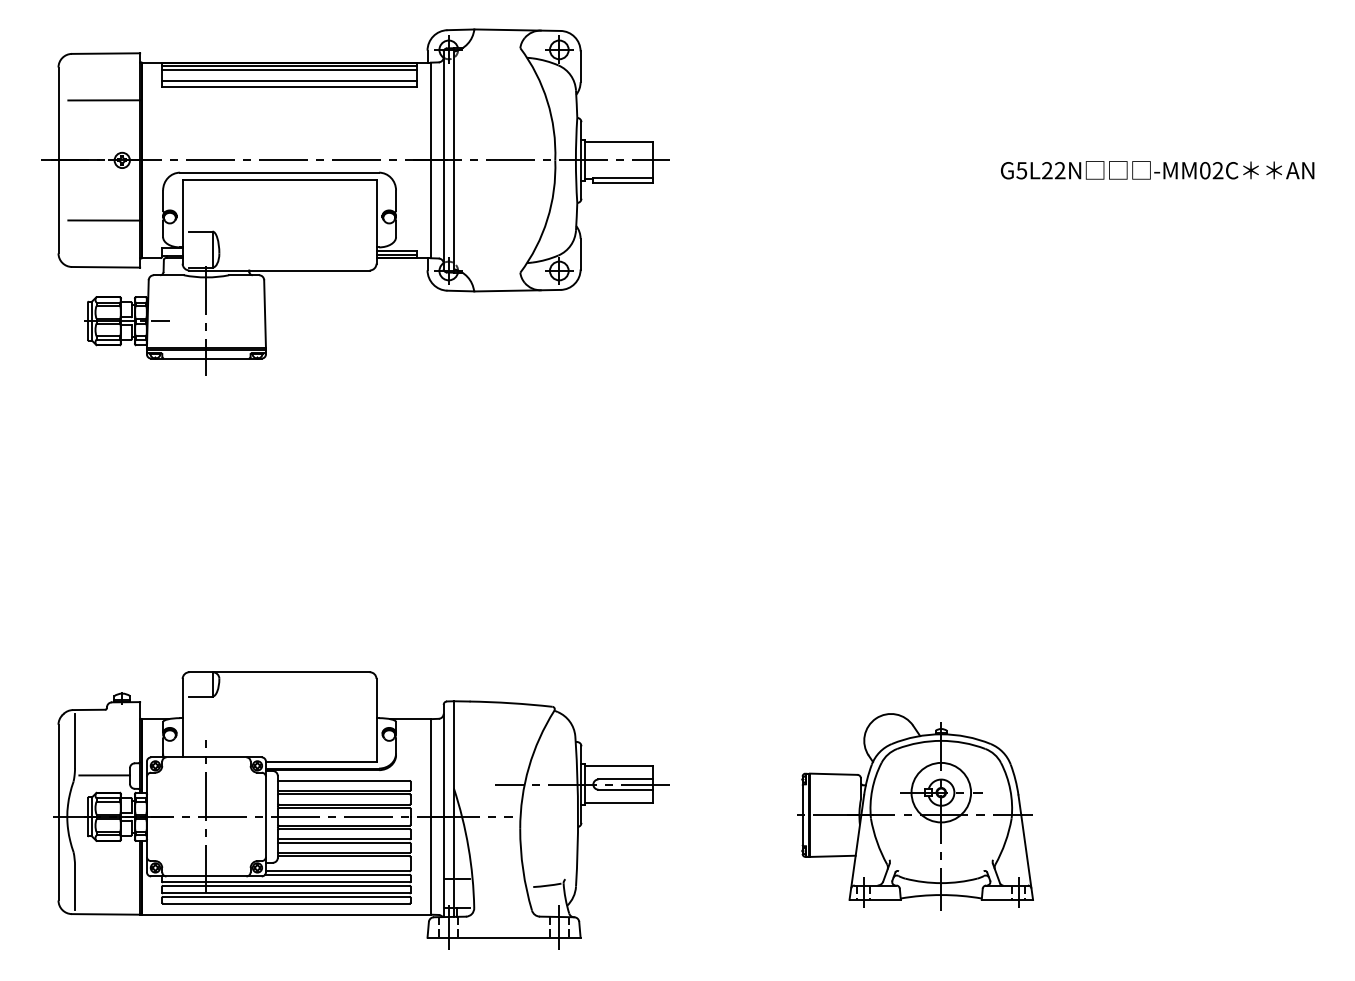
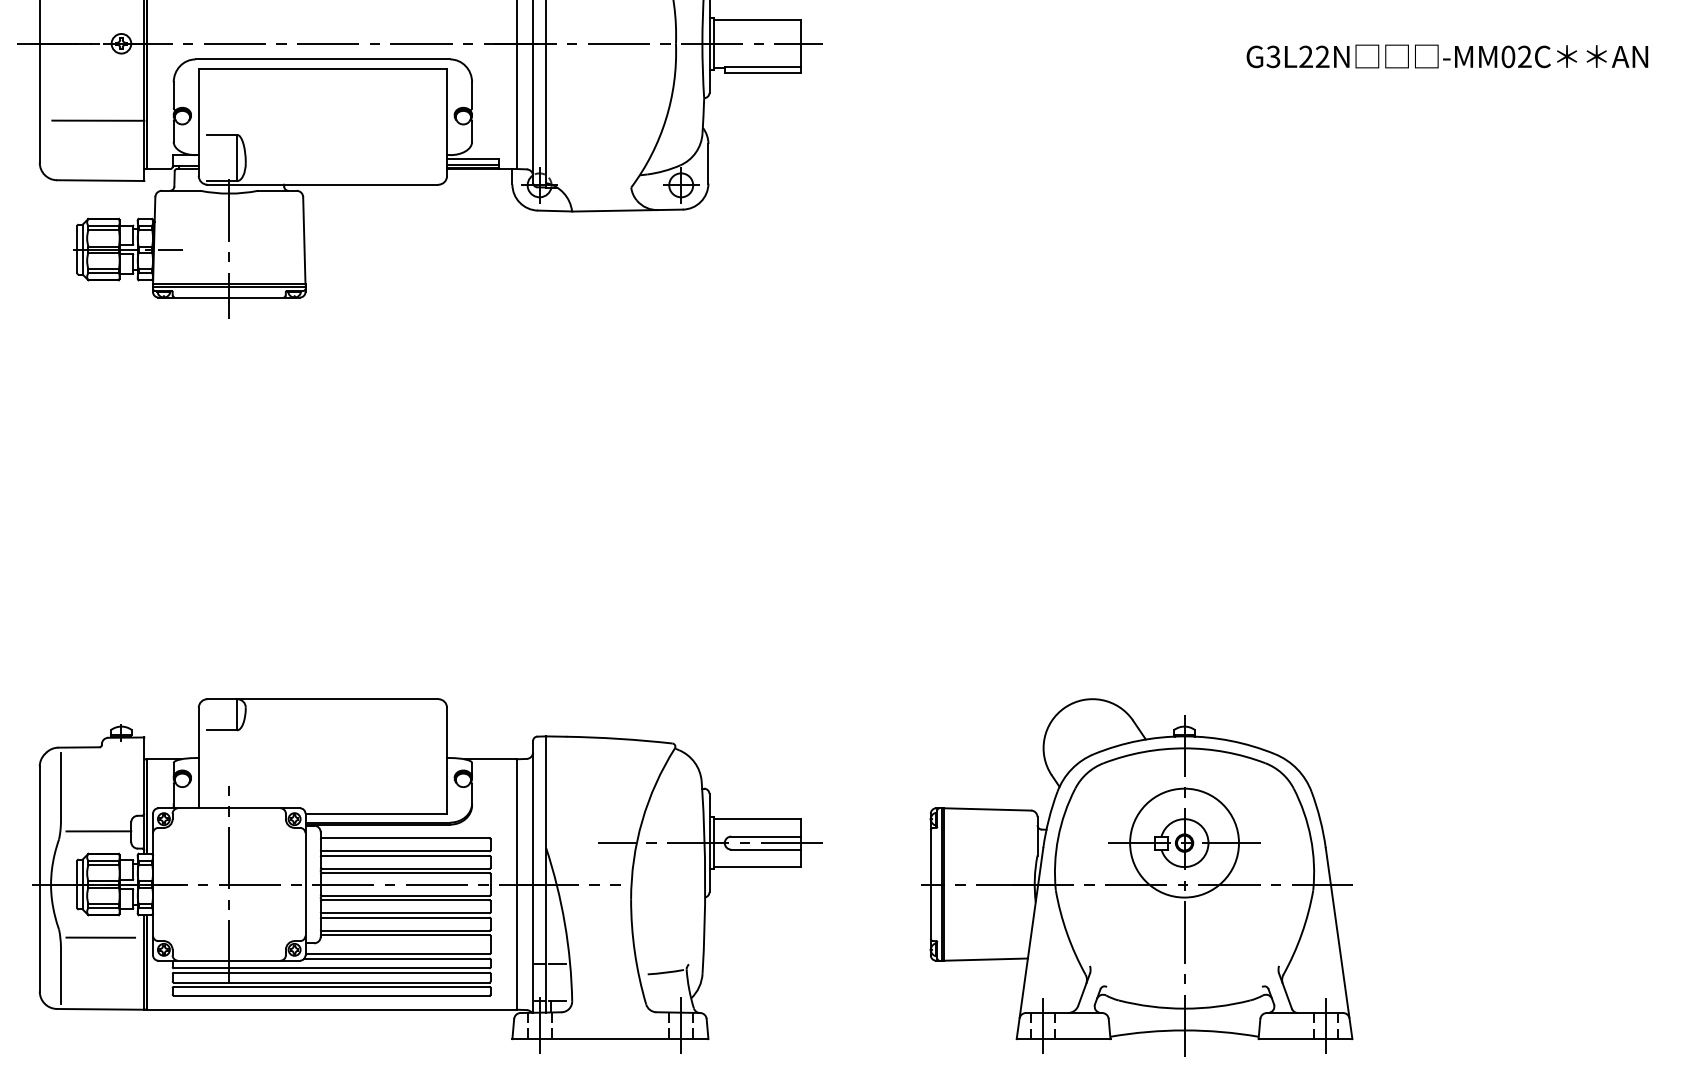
text: (1022, 170) -> (1274, 56), G5L22N -> G3L22N
part: (915, 811) -> (1137, 877), size x1.43
line: (105, 858) -> (99, 937), added

